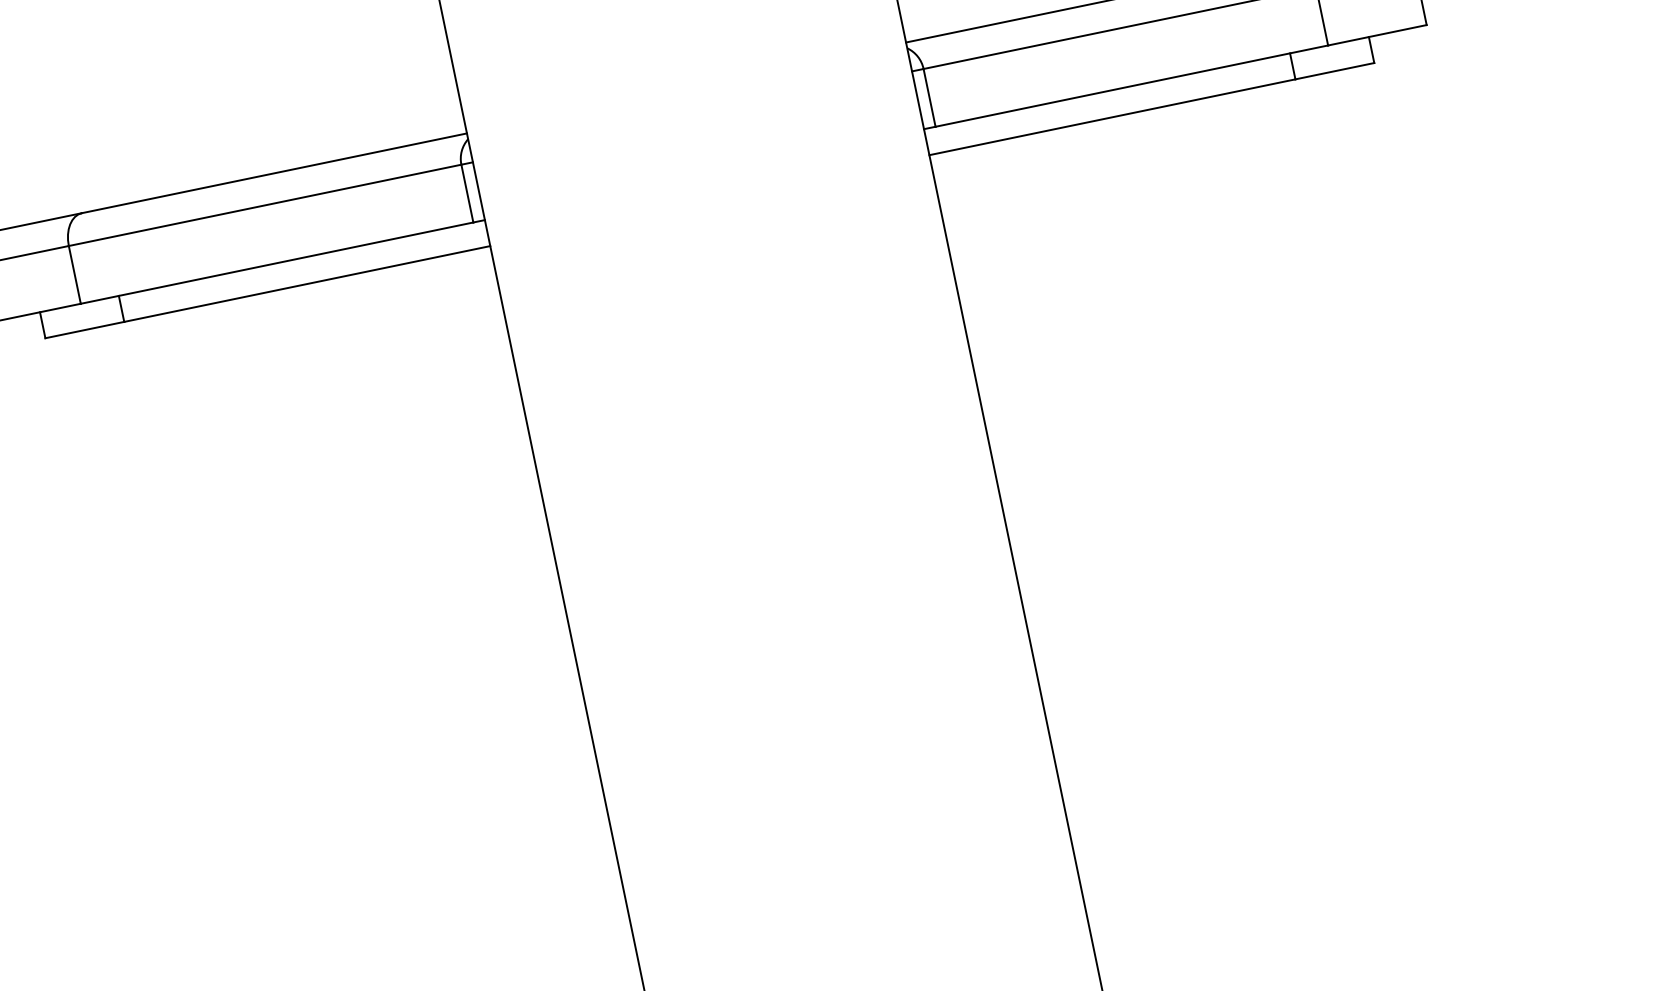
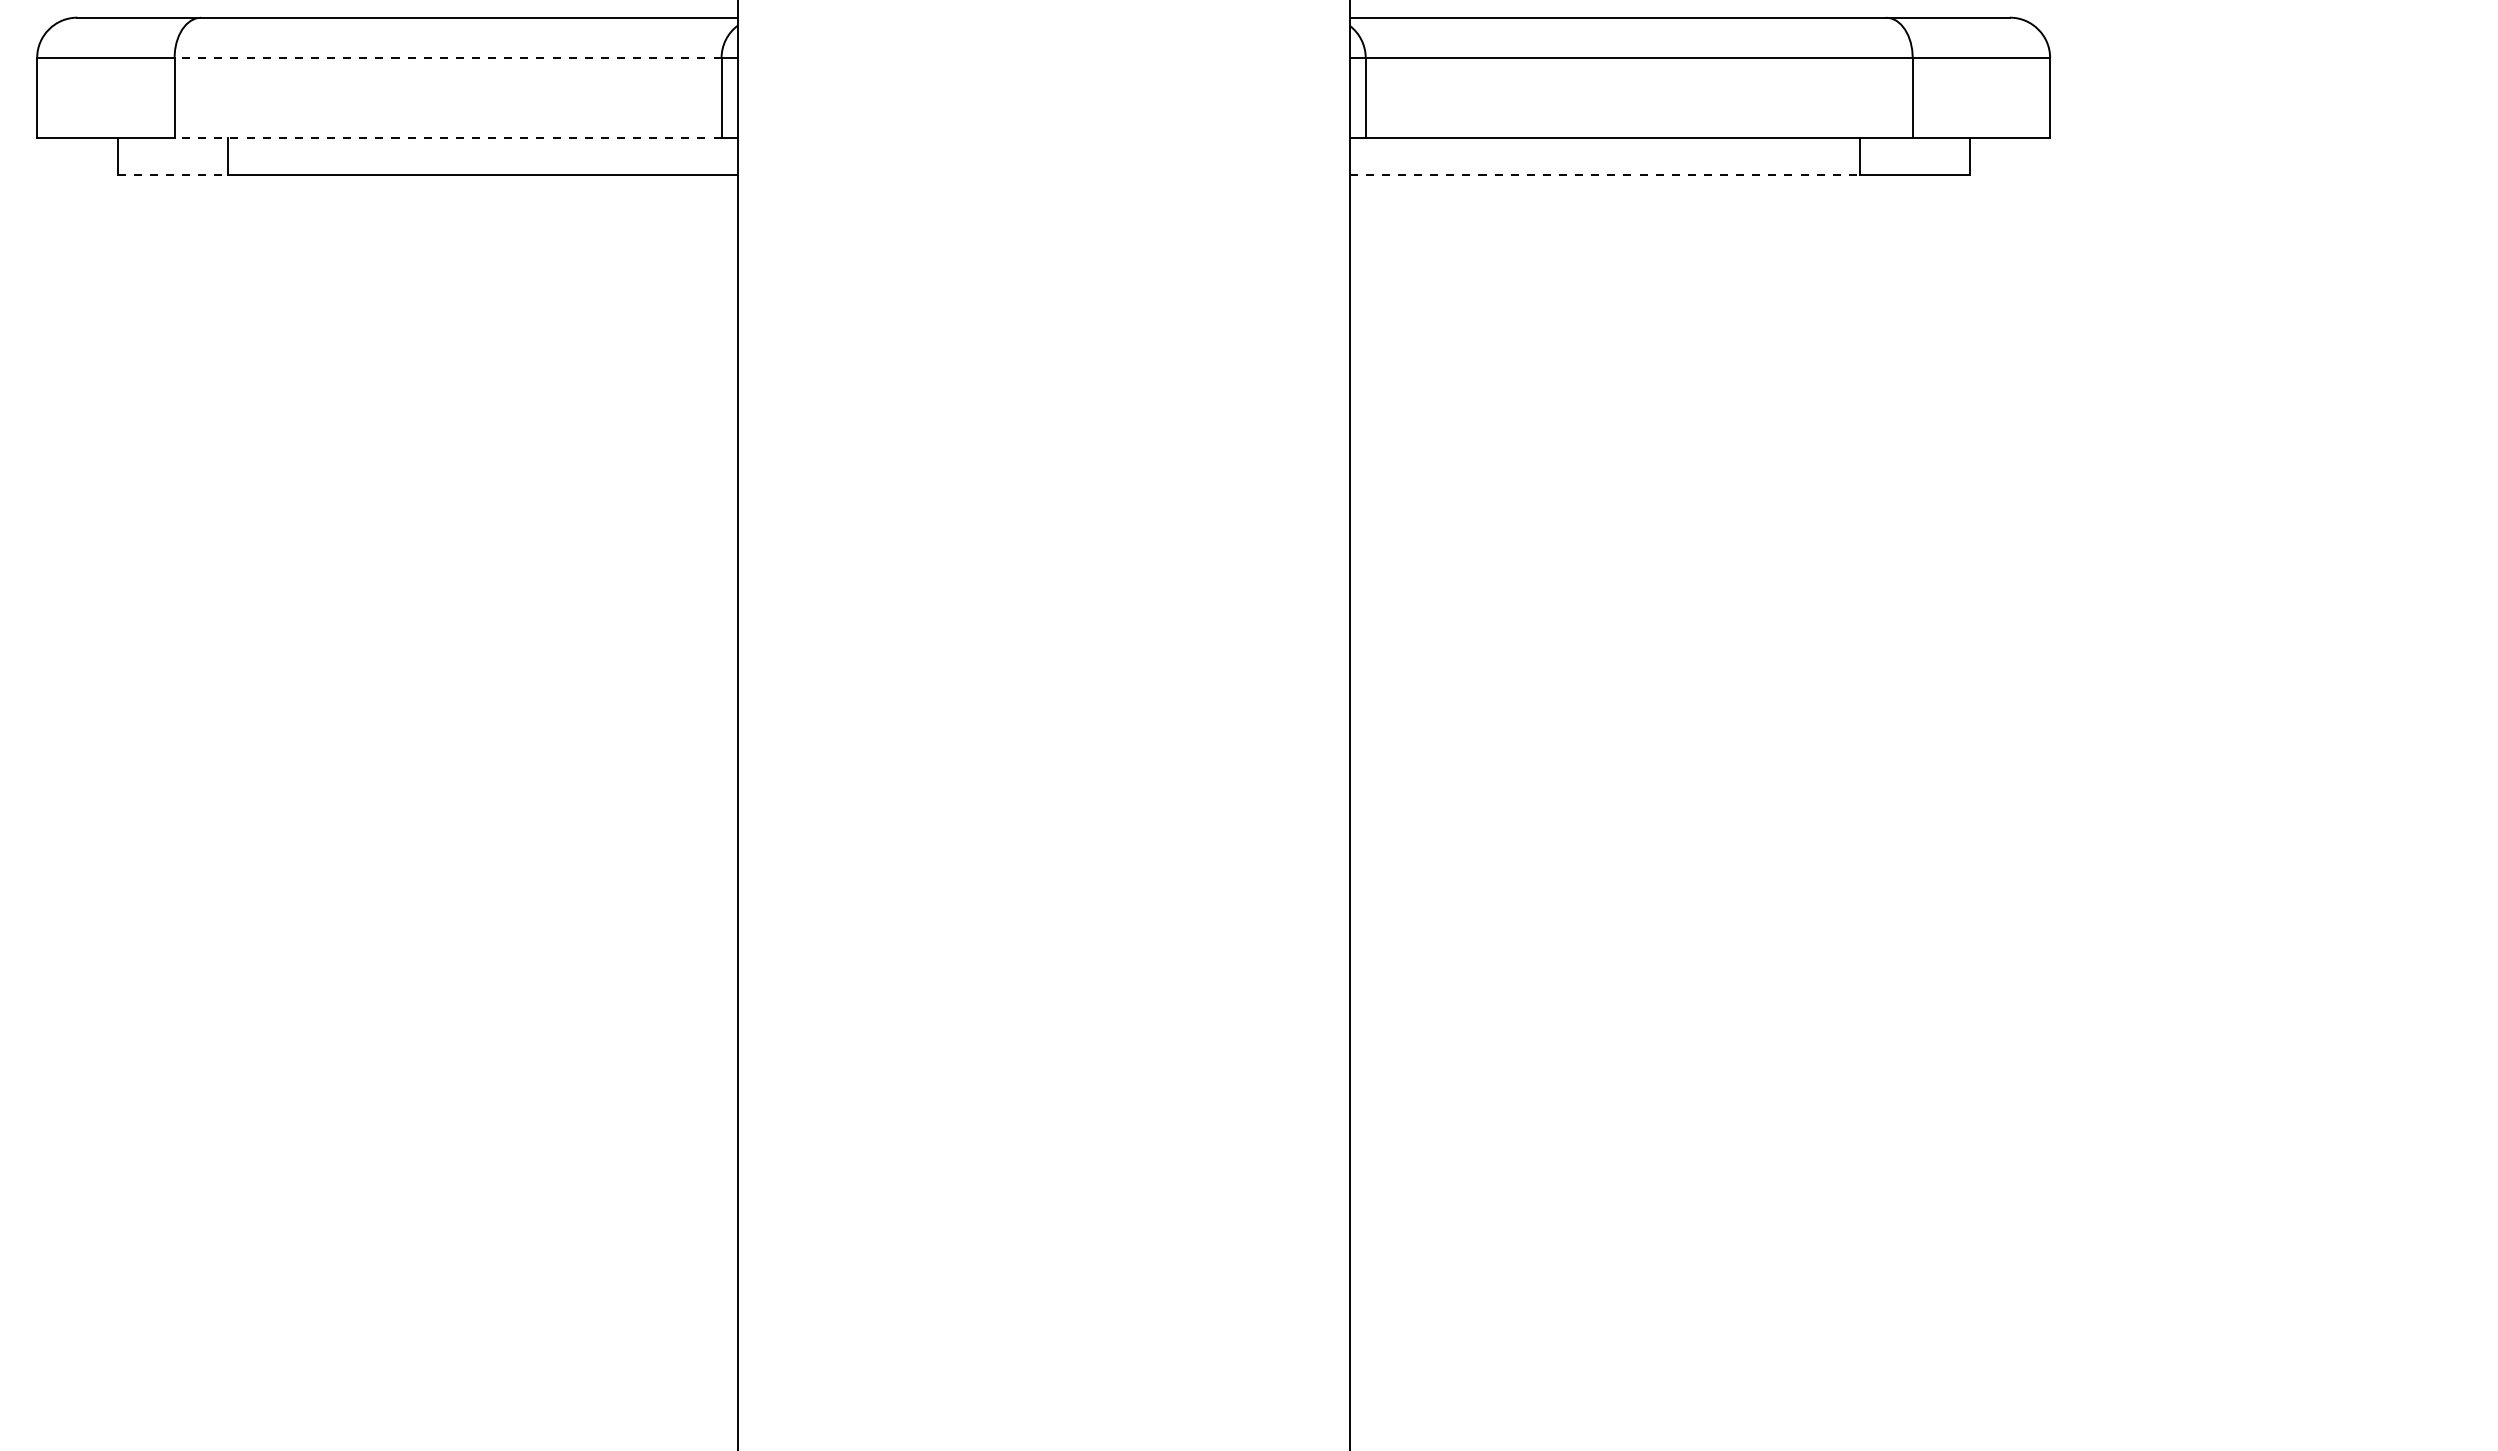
line: (1112, 117) -> (1605, 174), solid -> dashed
line: (265, 204) -> (448, 57), solid -> dashed
line: (277, 263) -> (448, 138), solid -> dashed
line: (84, 329) -> (172, 174), solid -> dashed

